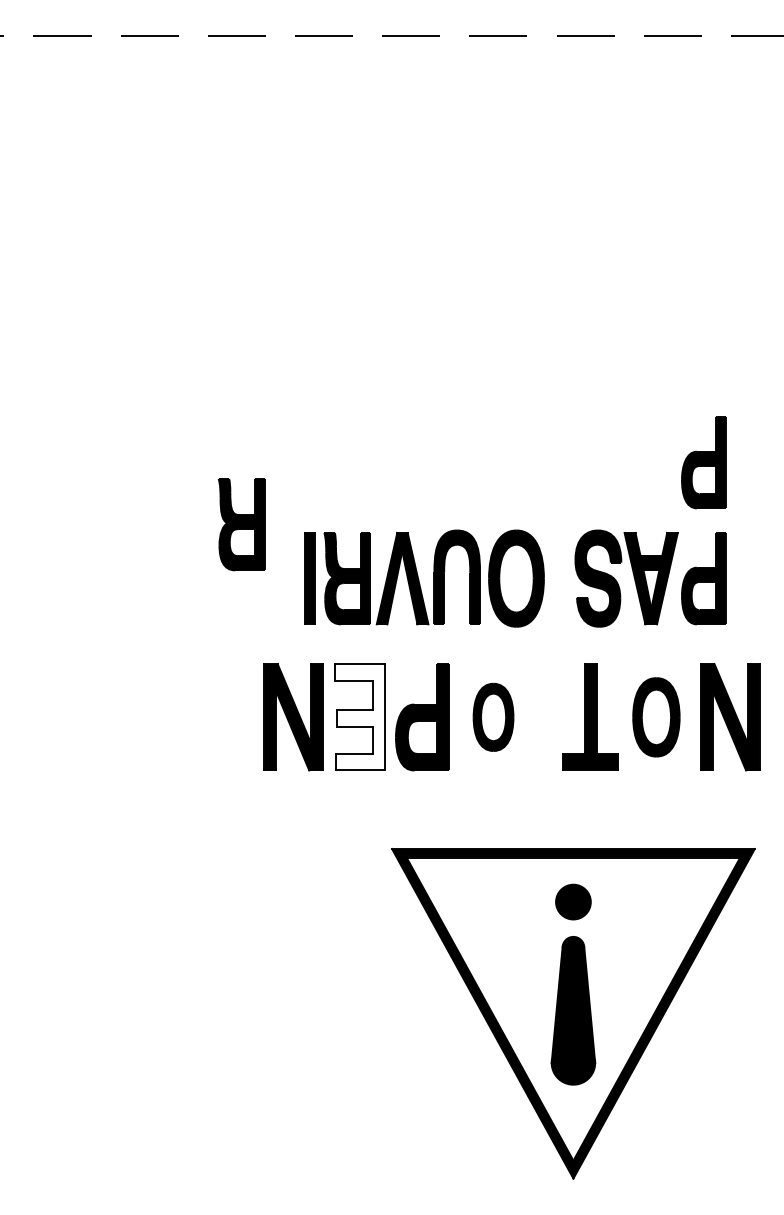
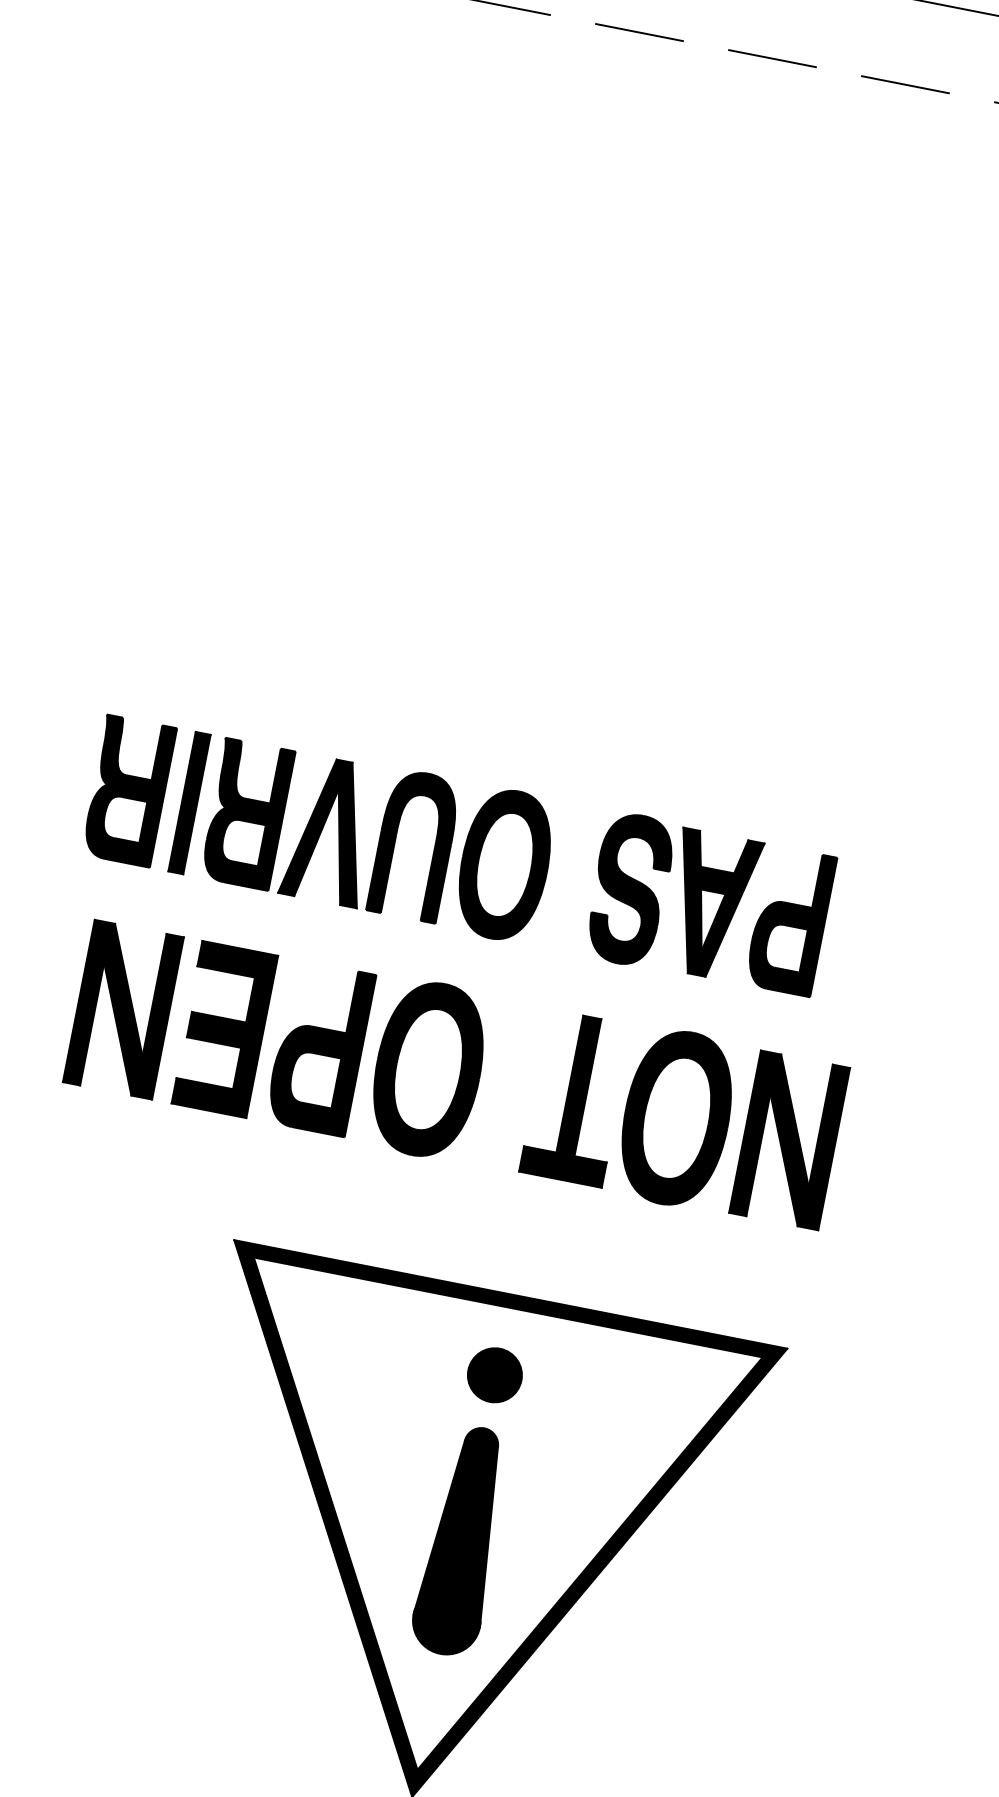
part: (703, 462) -> (824, 743), removed
part: (241, 524) -> (128, 790), moved
fill: (359, 717) -> (223, 1029), added
part: (493, 717) -> (428, 1069), size x1.67
part: (656, 717) -> (676, 1118), size x1.43

